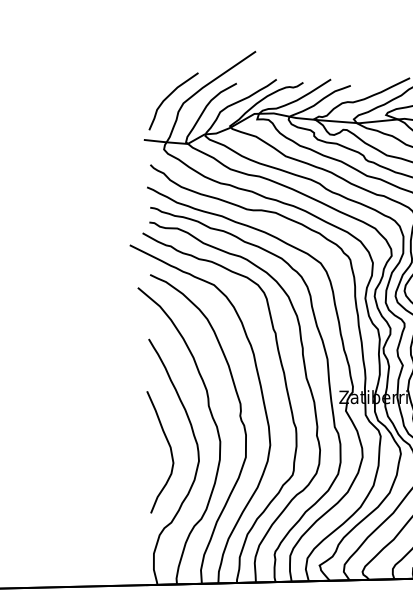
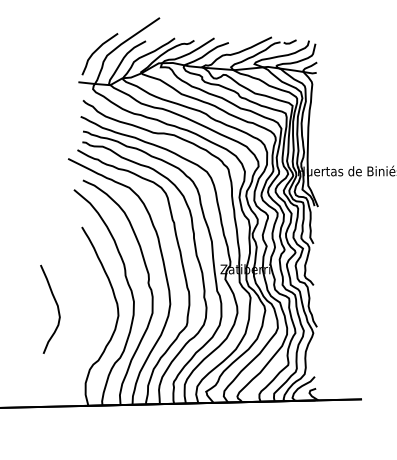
part: (168, 446) -> (56, 305), moved

